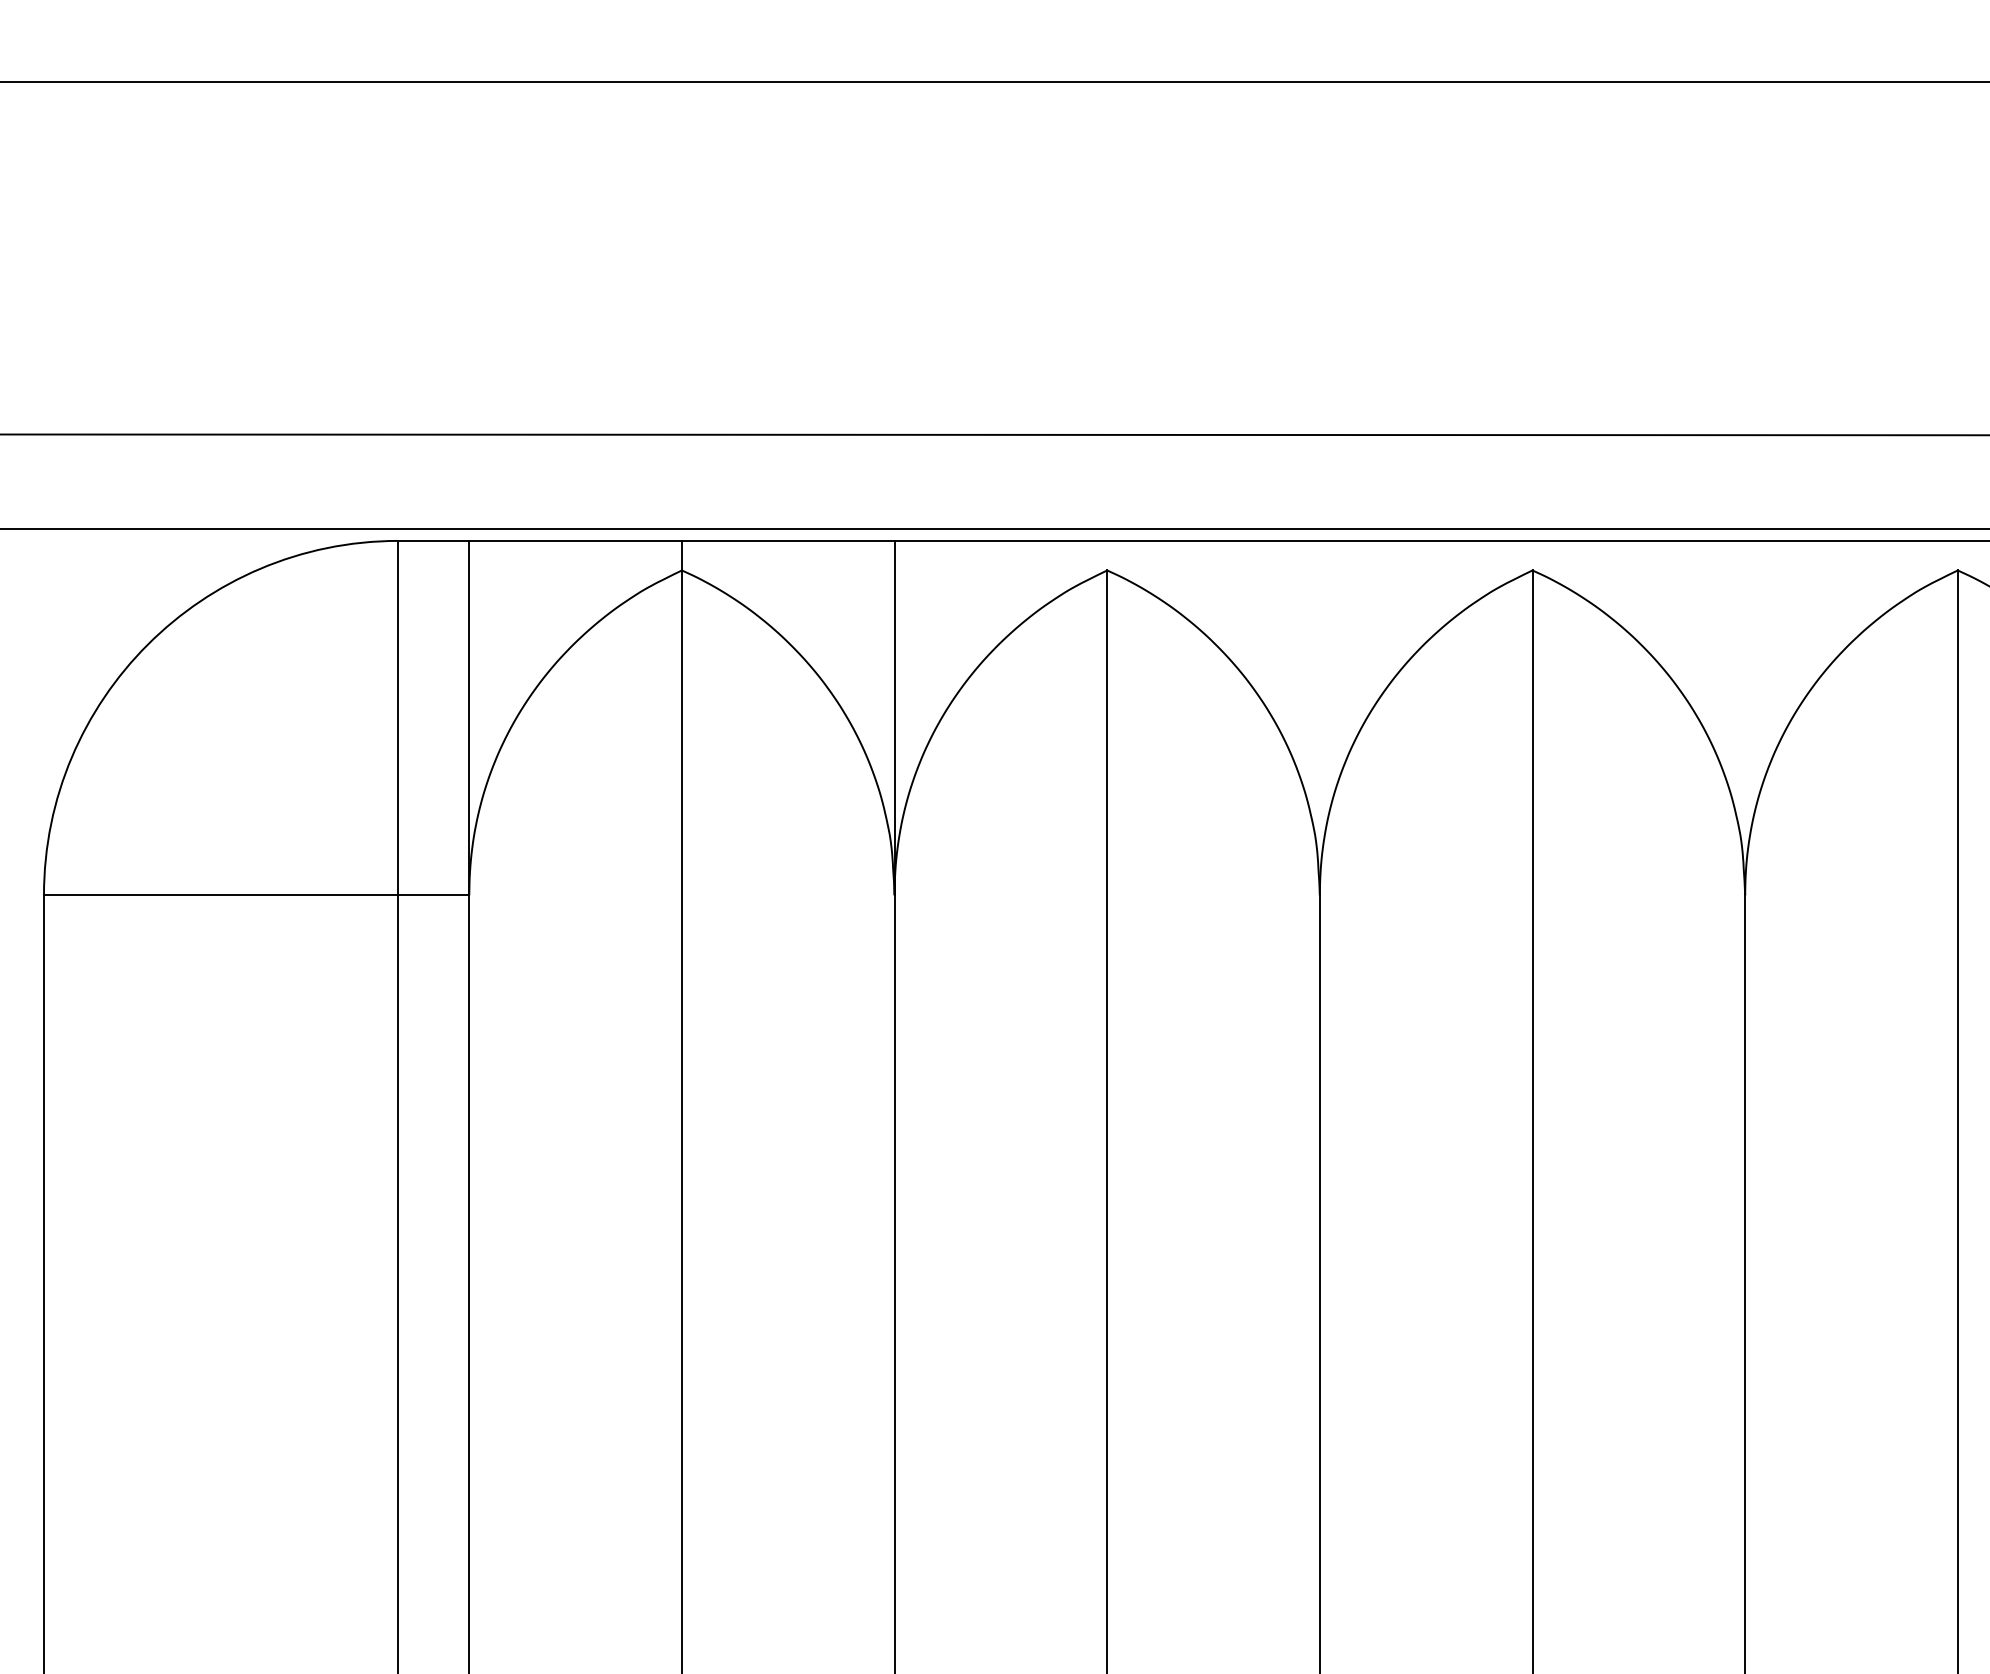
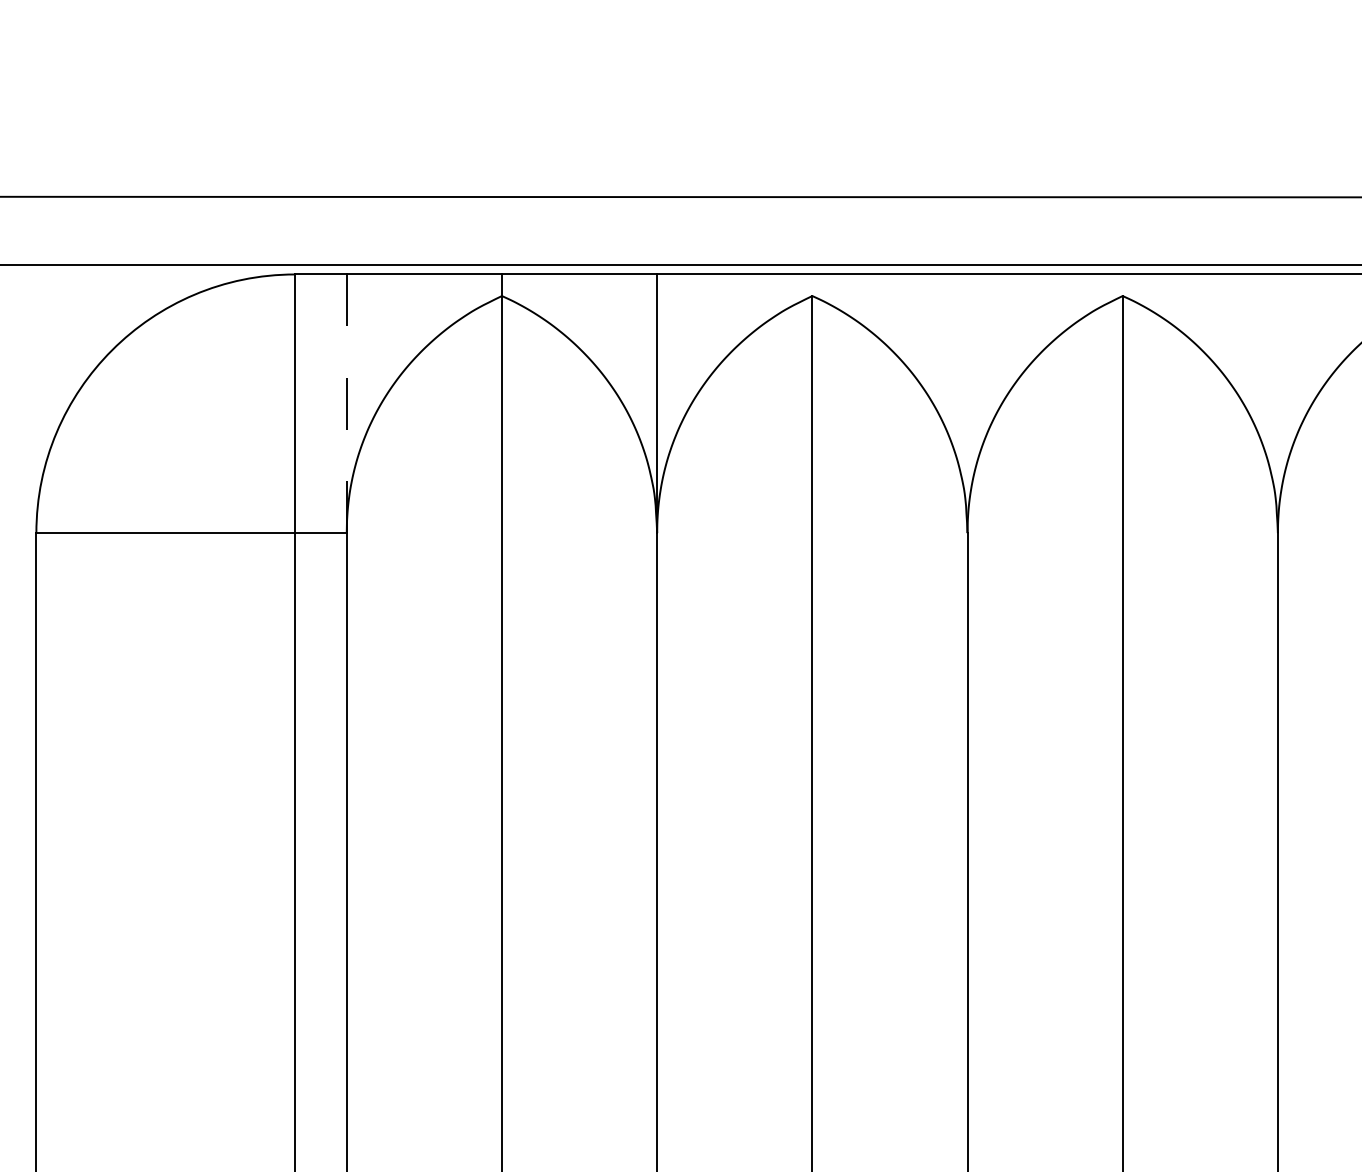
line: (469, 717) -> (346, 403), solid -> dashed

